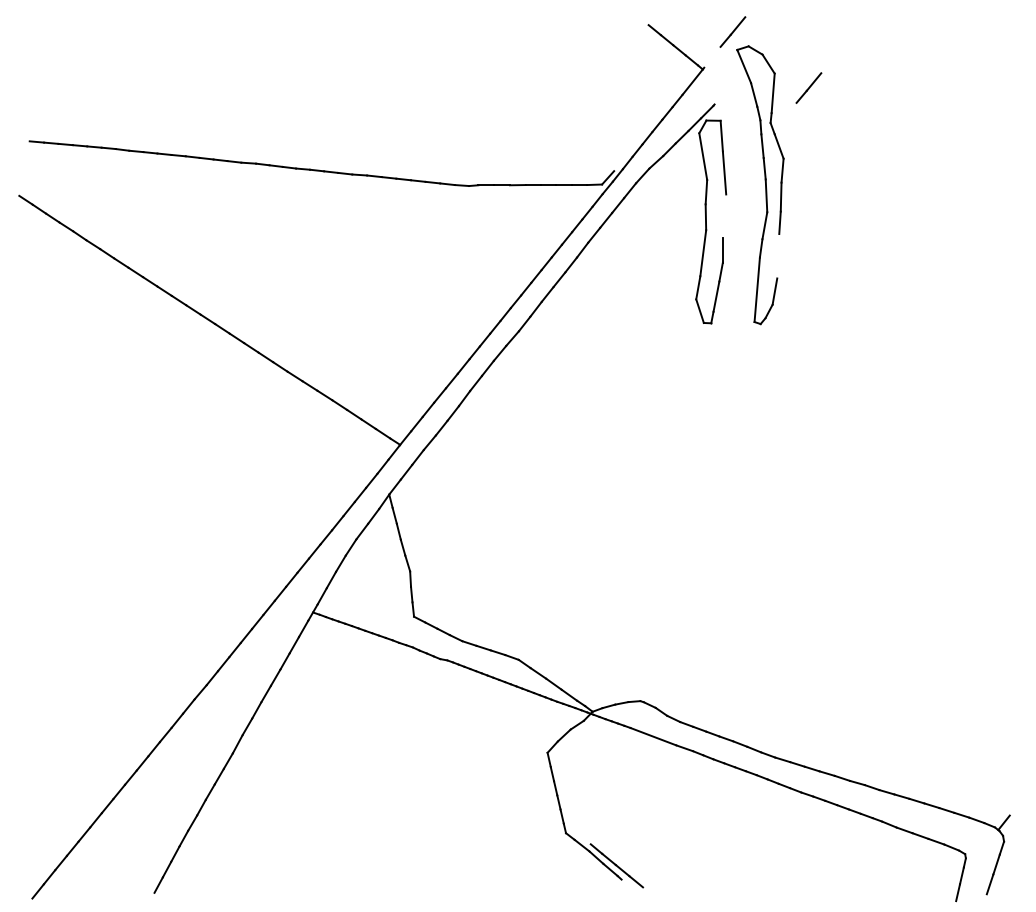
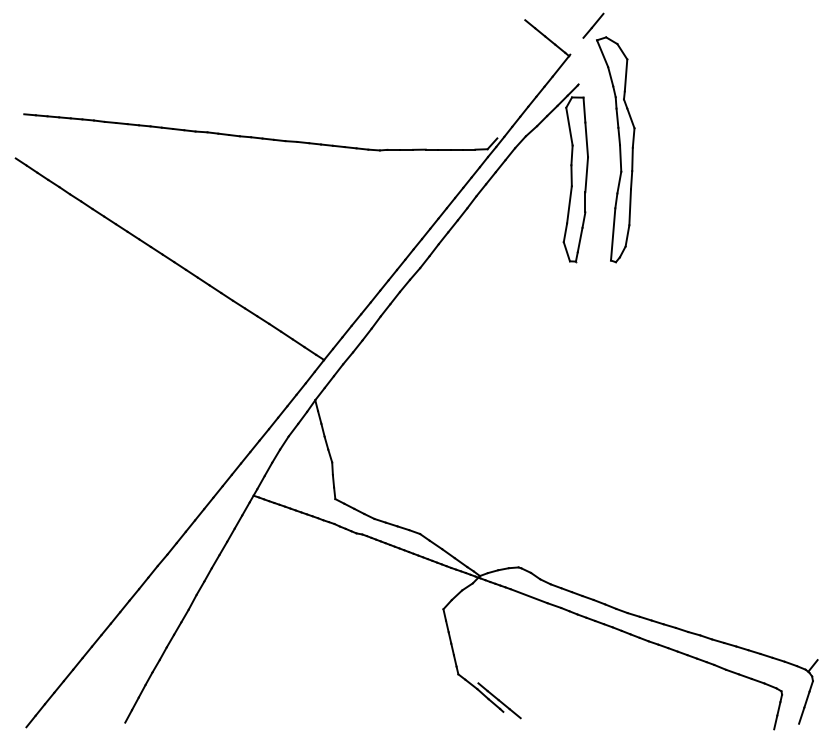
line: (808, 87) -> (654, 70), removed
line: (724, 215) -> (586, 174), added
line: (778, 256) -> (630, 207), added

